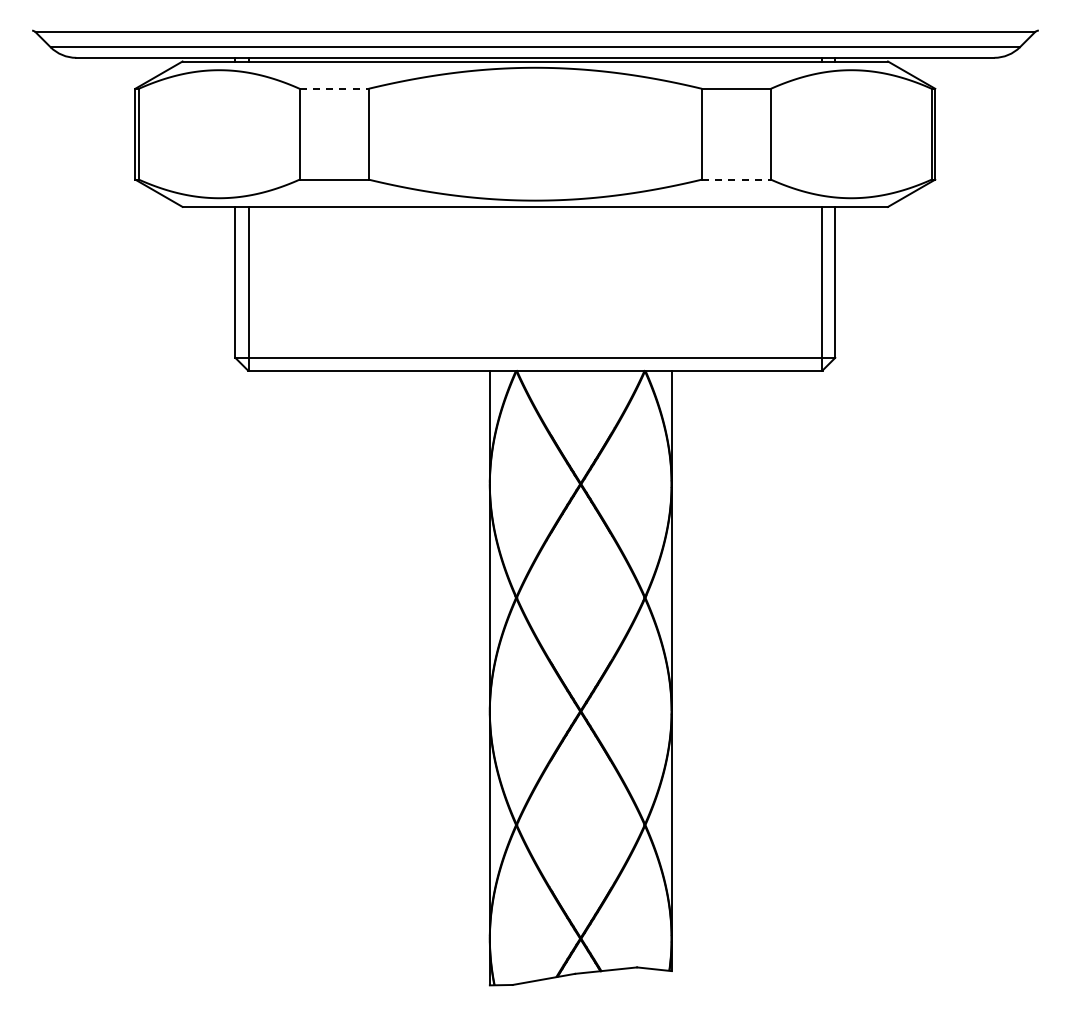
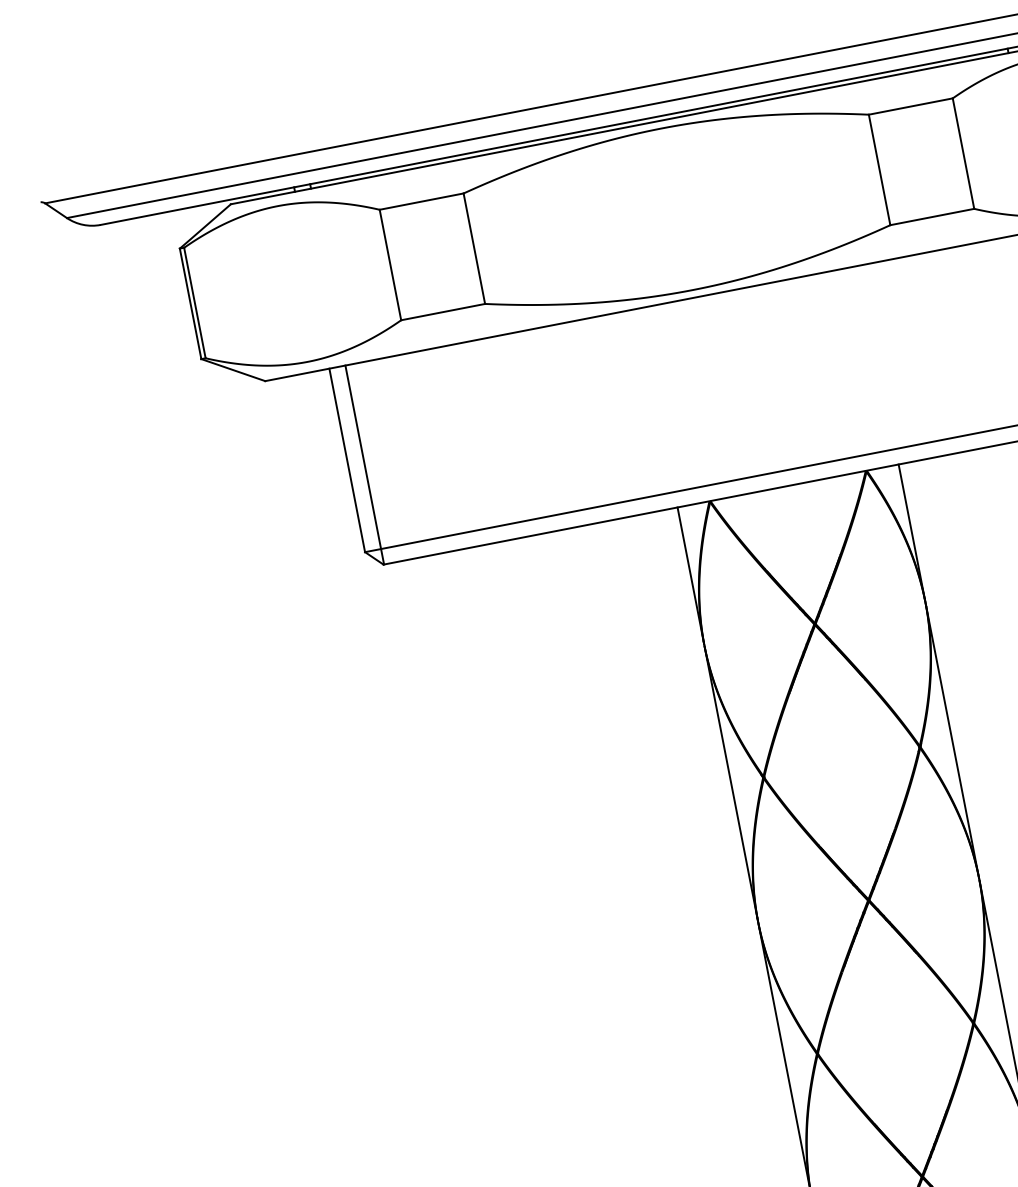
line: (334, 88) -> (421, 201), dashed -> solid
line: (736, 179) -> (932, 216), dashed -> solid

